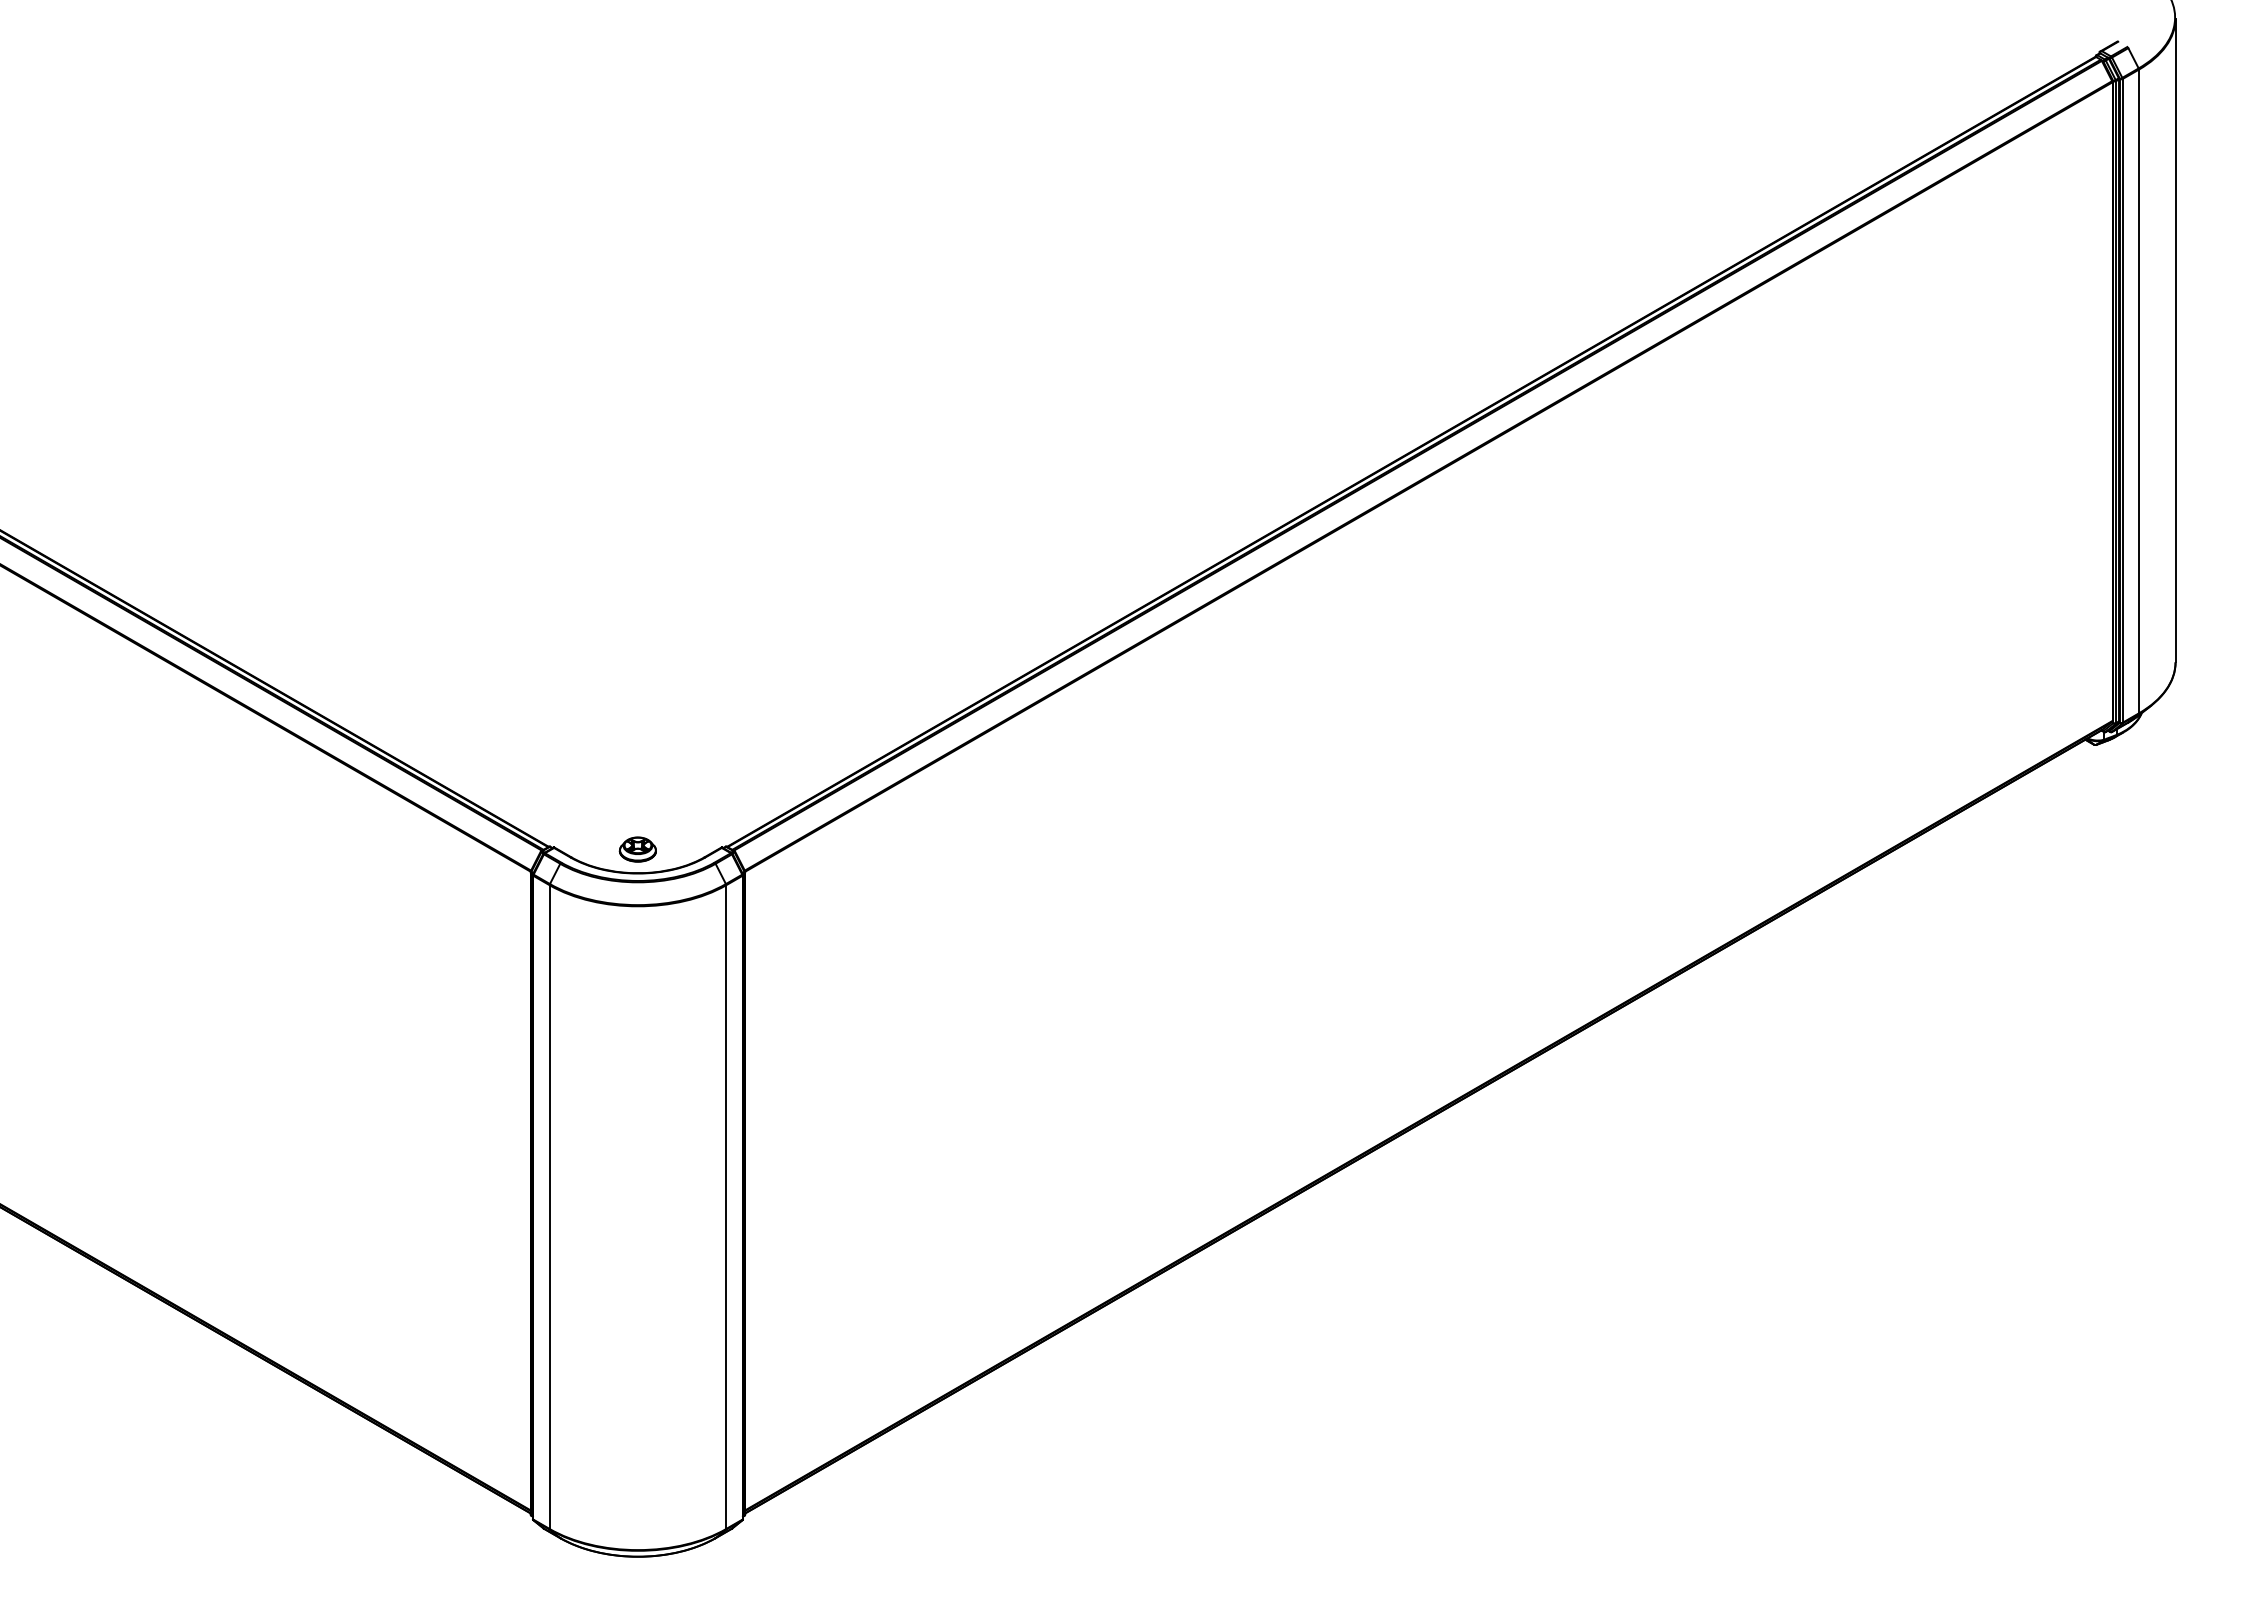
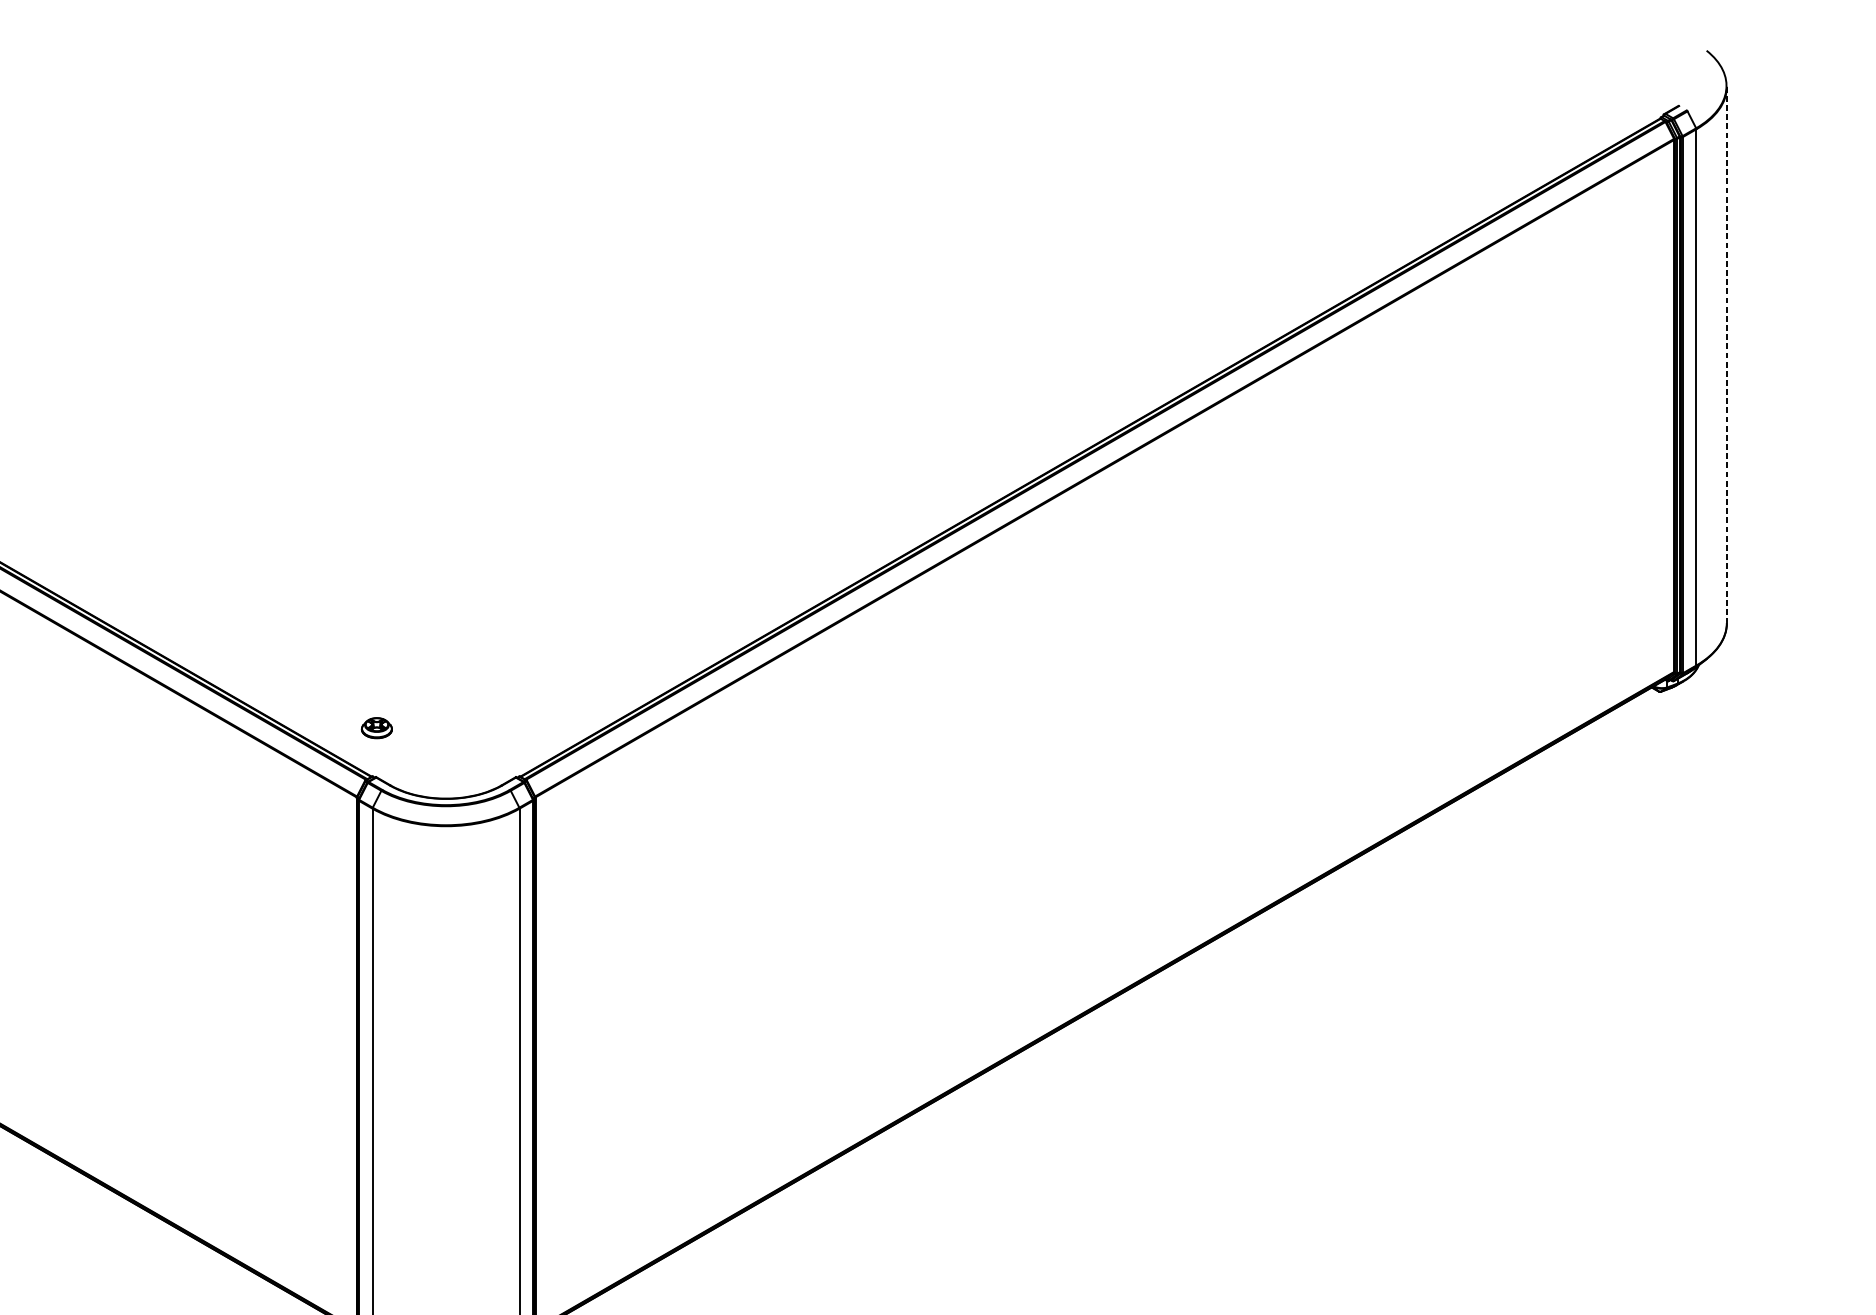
line: (2175, 340) -> (1726, 354), solid -> dashed
part: (637, 849) -> (376, 728), moved

